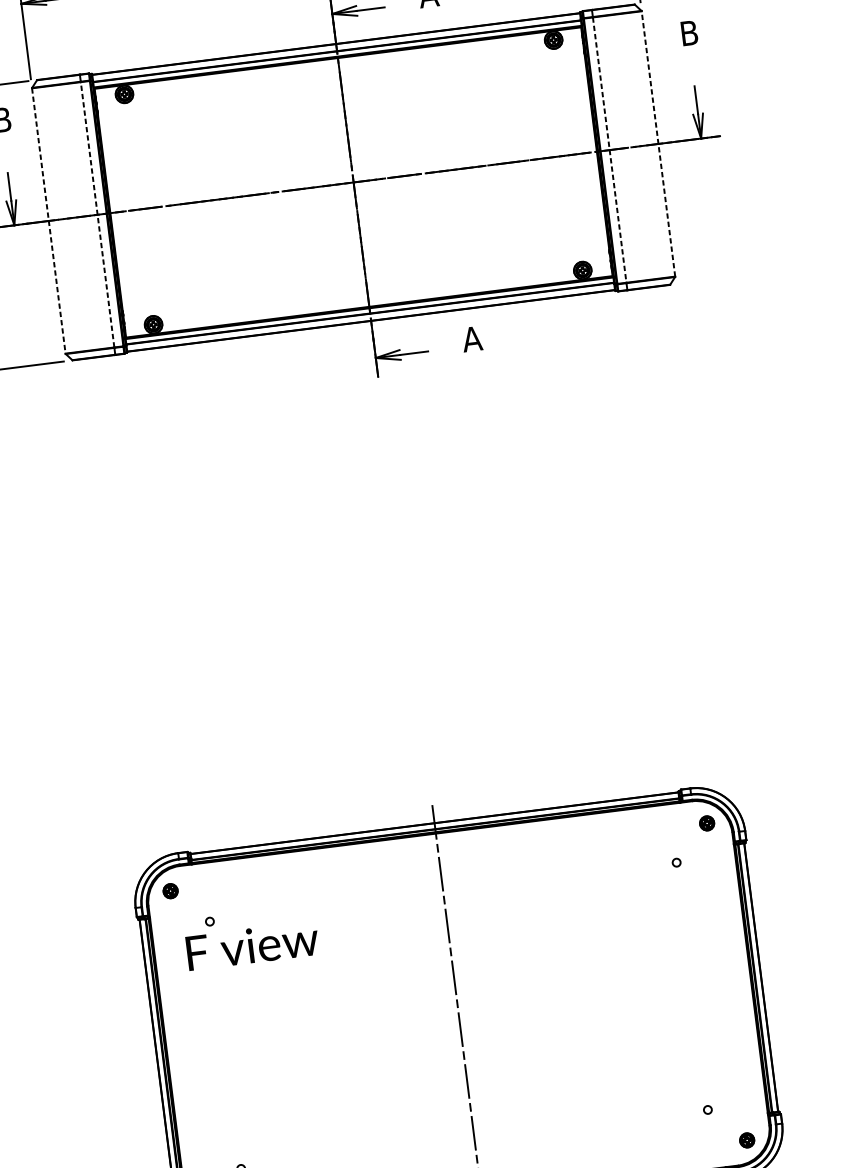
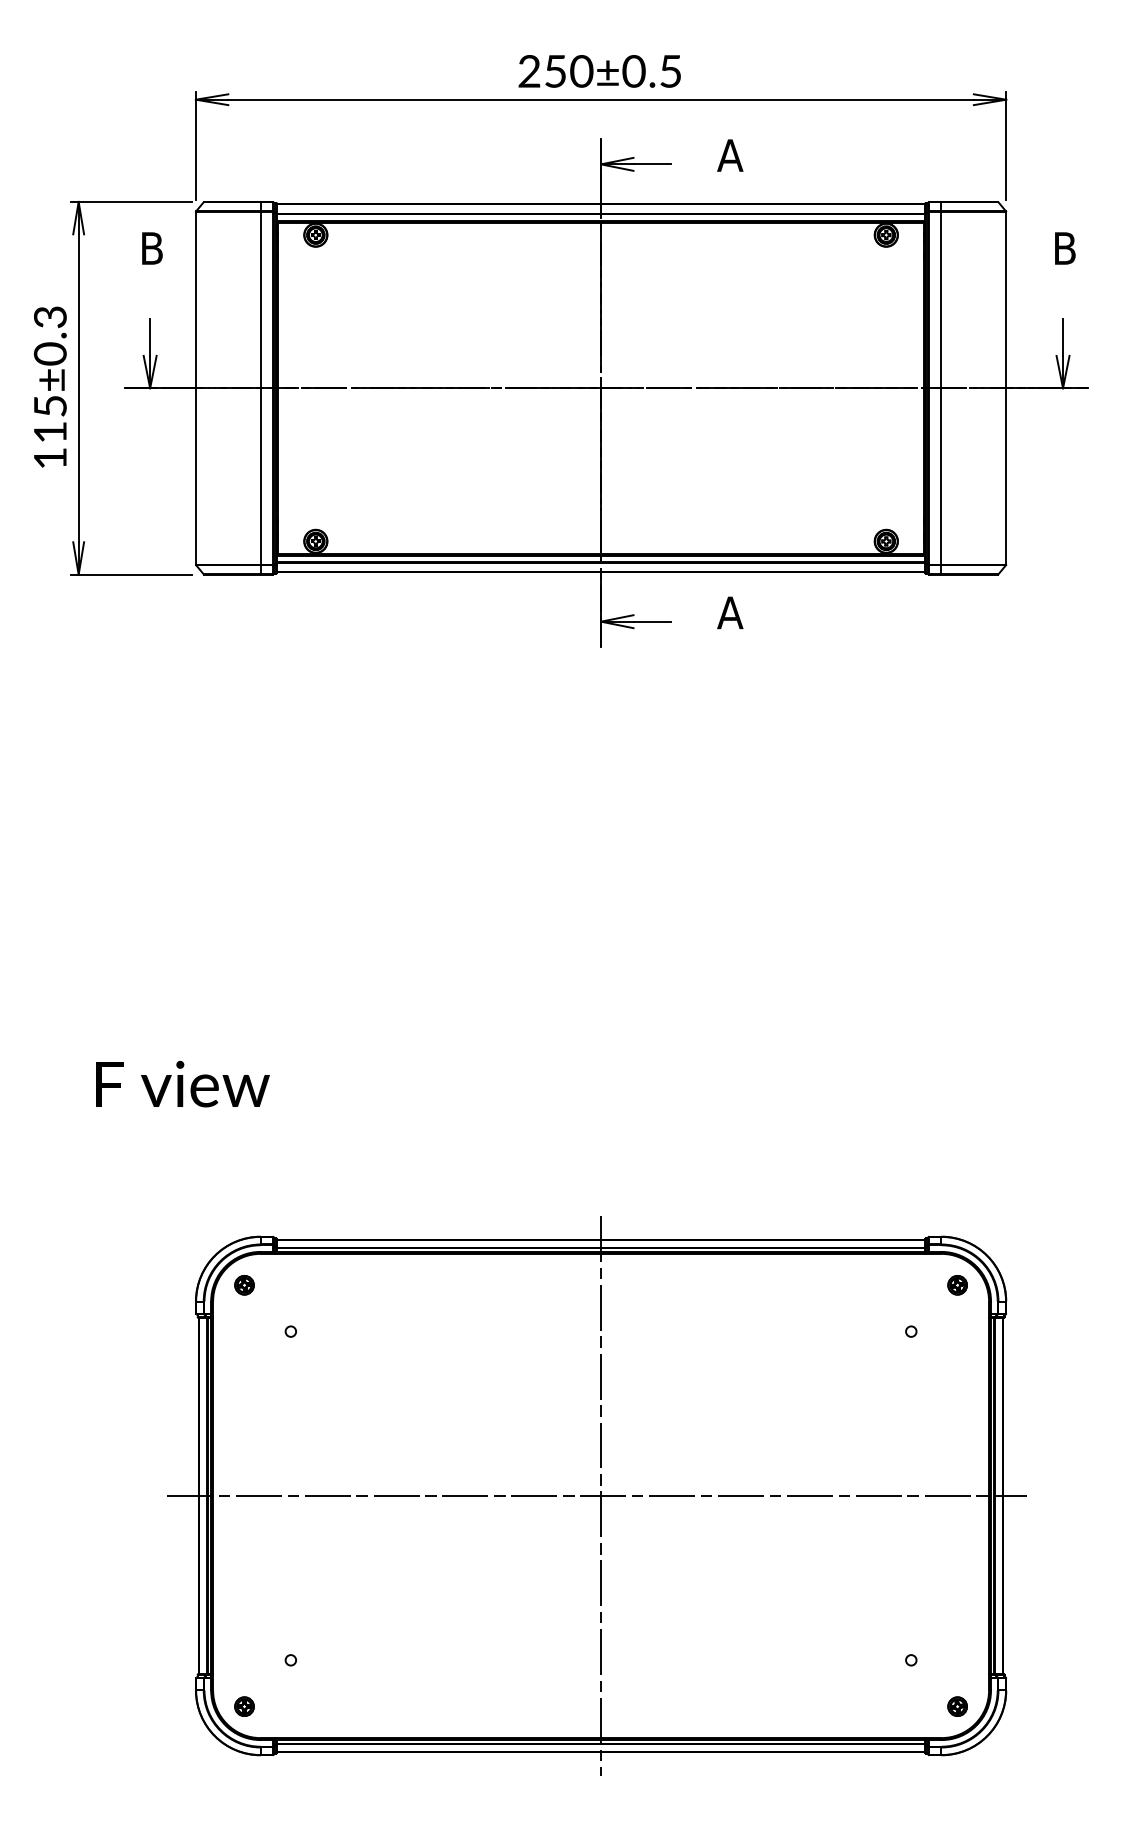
line: (658, 143) -> (1006, 387), dashed -> solid
line: (609, 150) -> (941, 388), dashed -> solid
line: (97, 214) -> (260, 387), dashed -> solid
line: (48, 221) -> (195, 388), dashed -> solid
text: (252, 945) -> (182, 1083), moved
line: (455, 1015) -> (596, 1495), added

